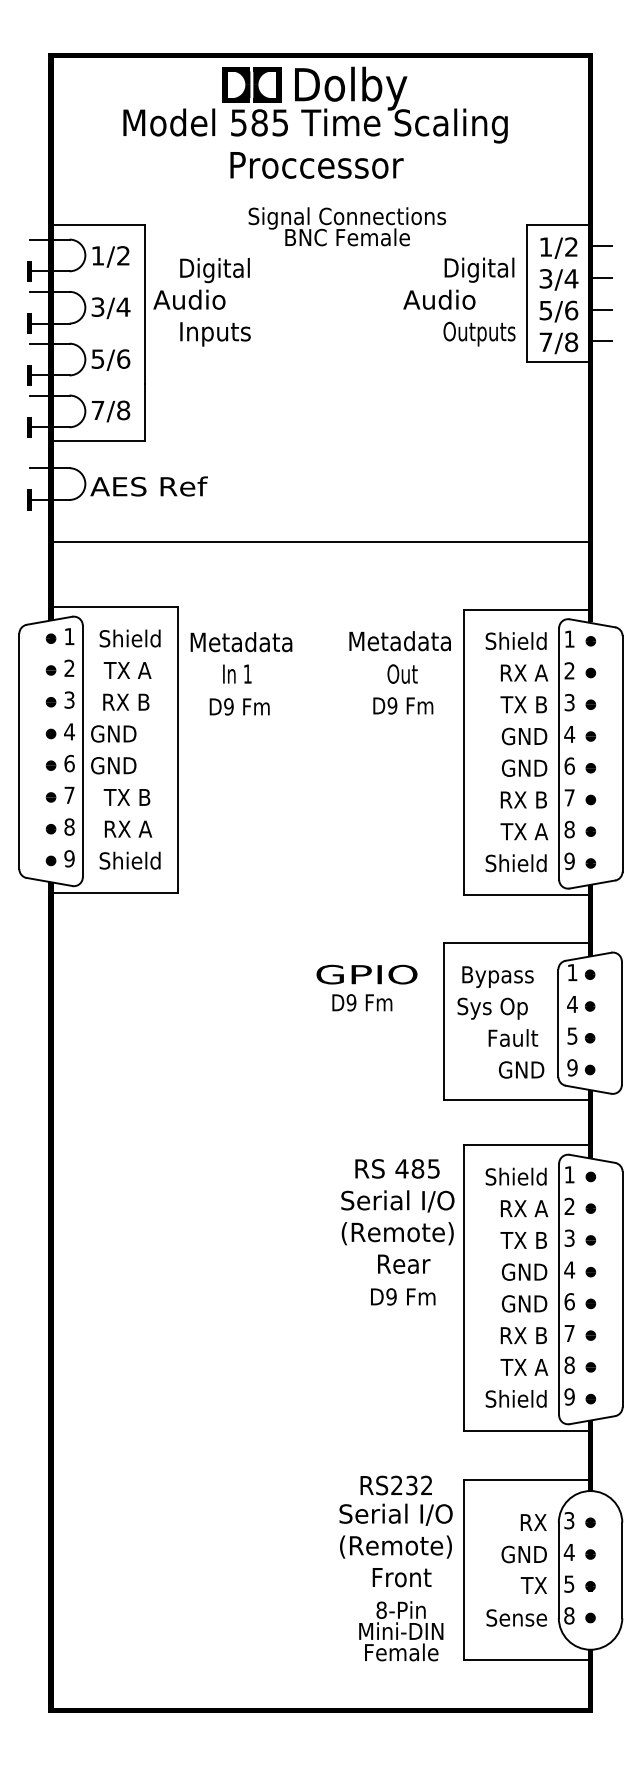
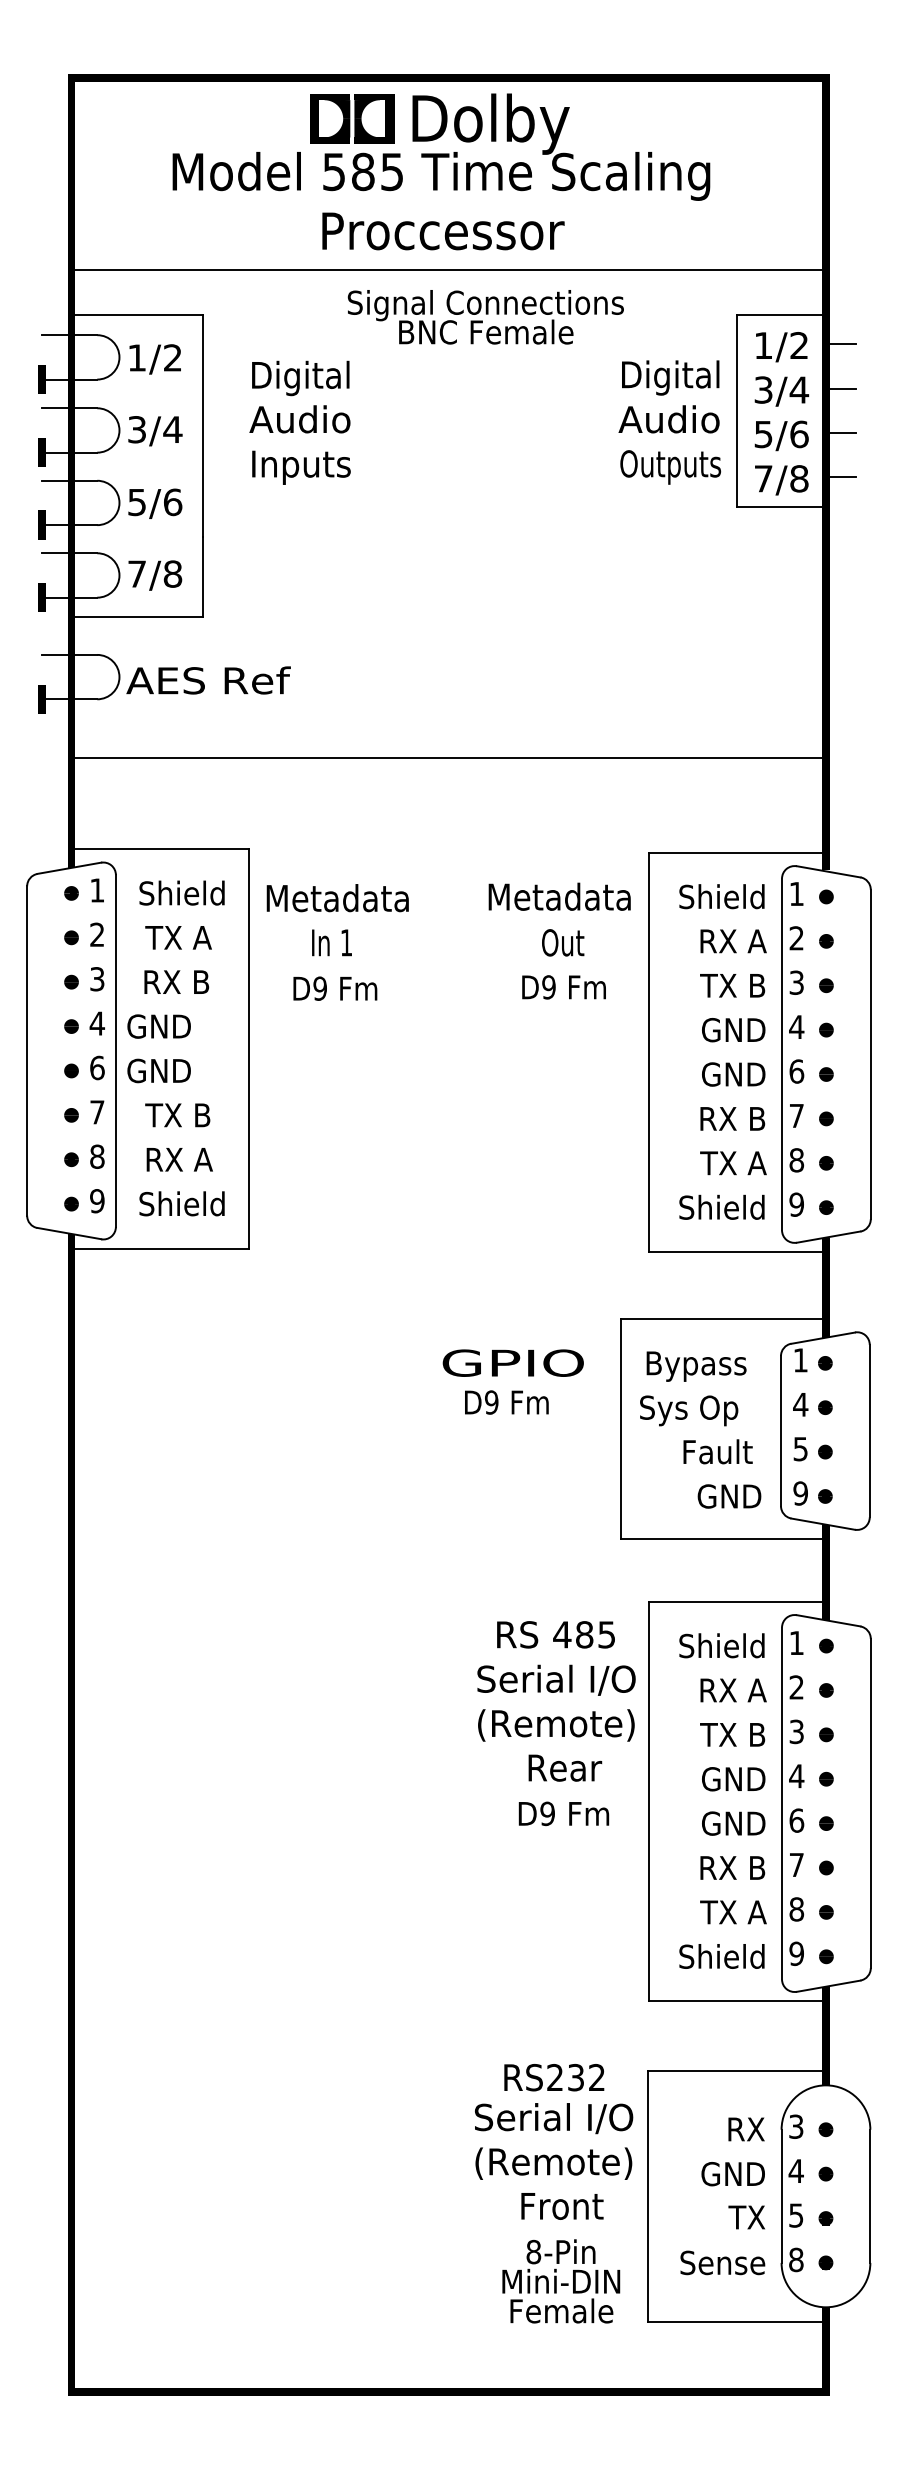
line: (320, 193) -> (448, 270), added
text: (189, 299) -> (300, 418), moved
text: (439, 299) -> (669, 418), moved

